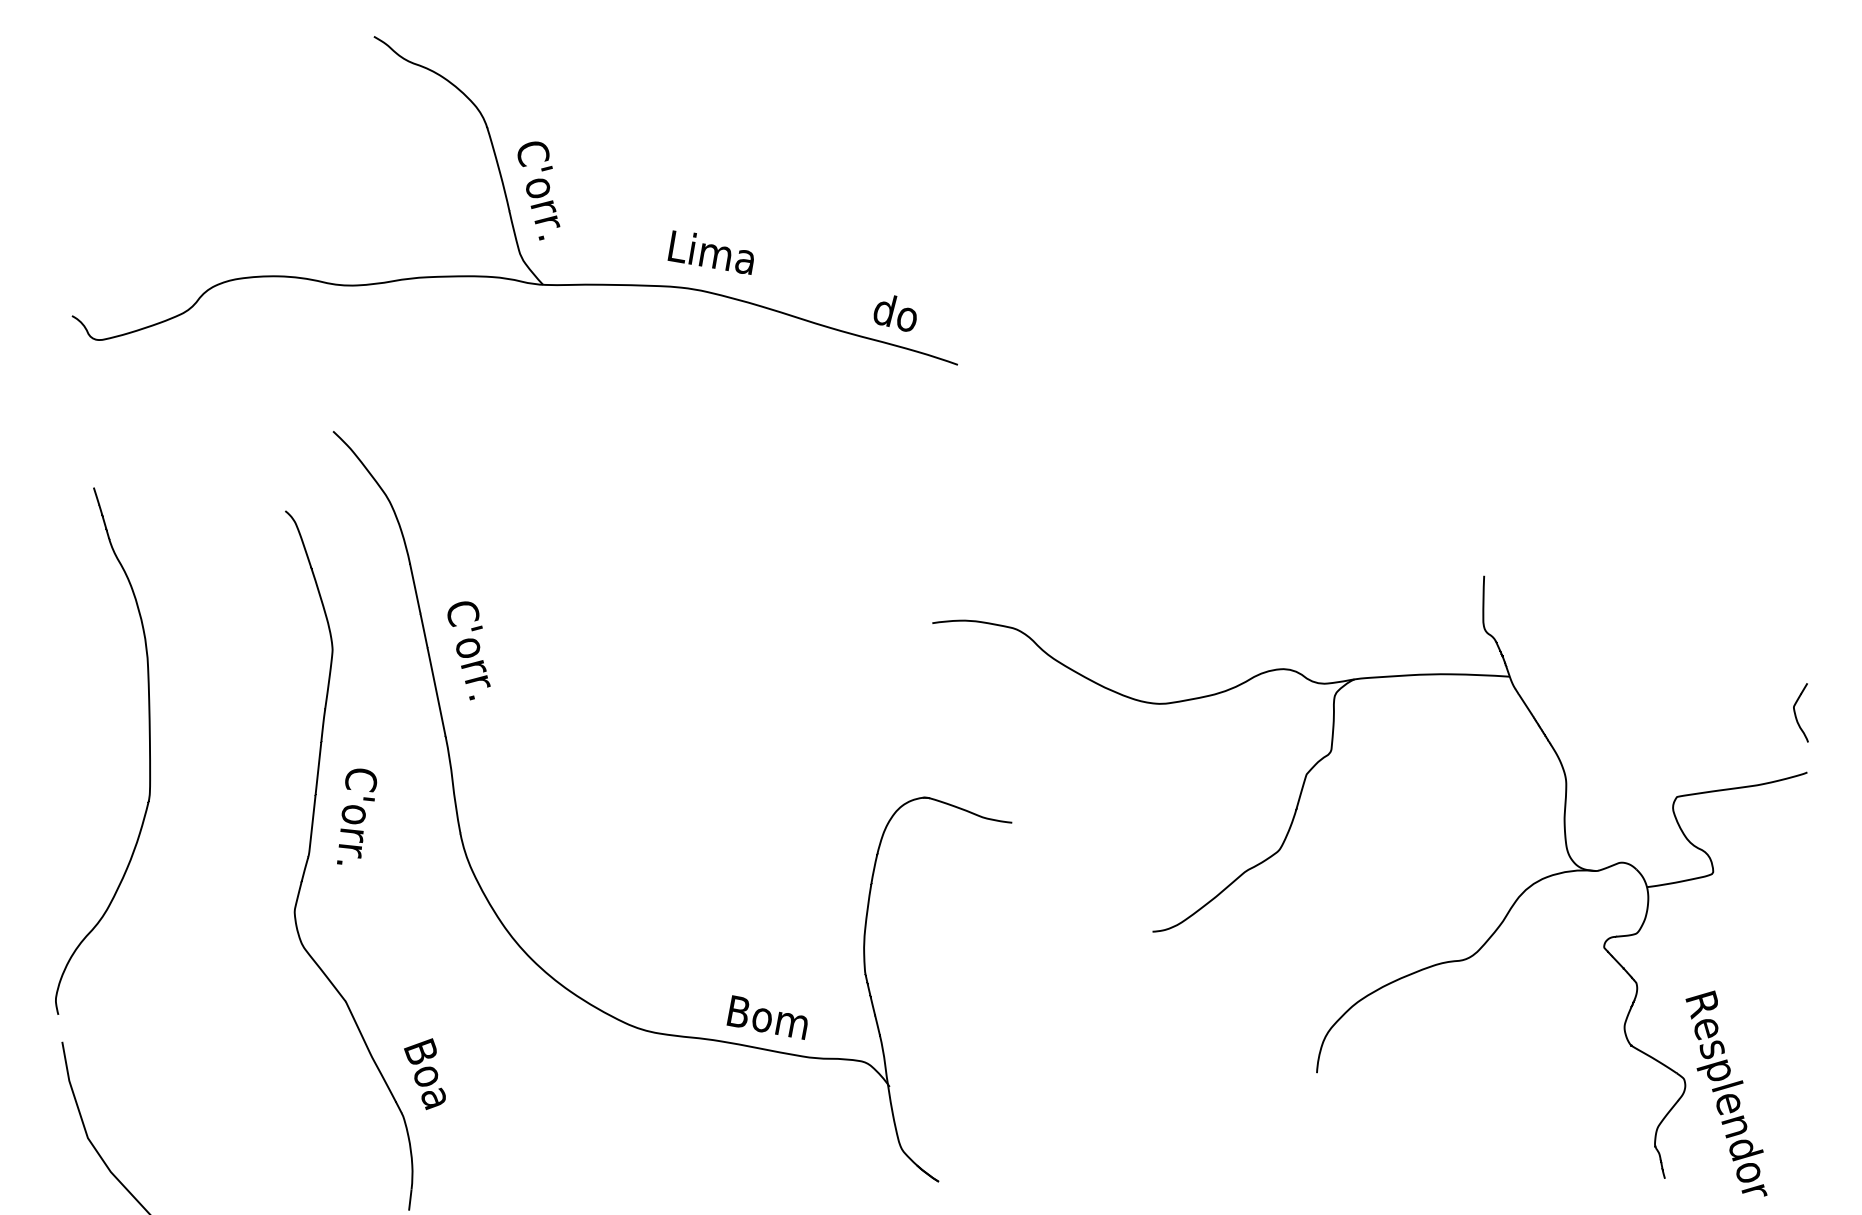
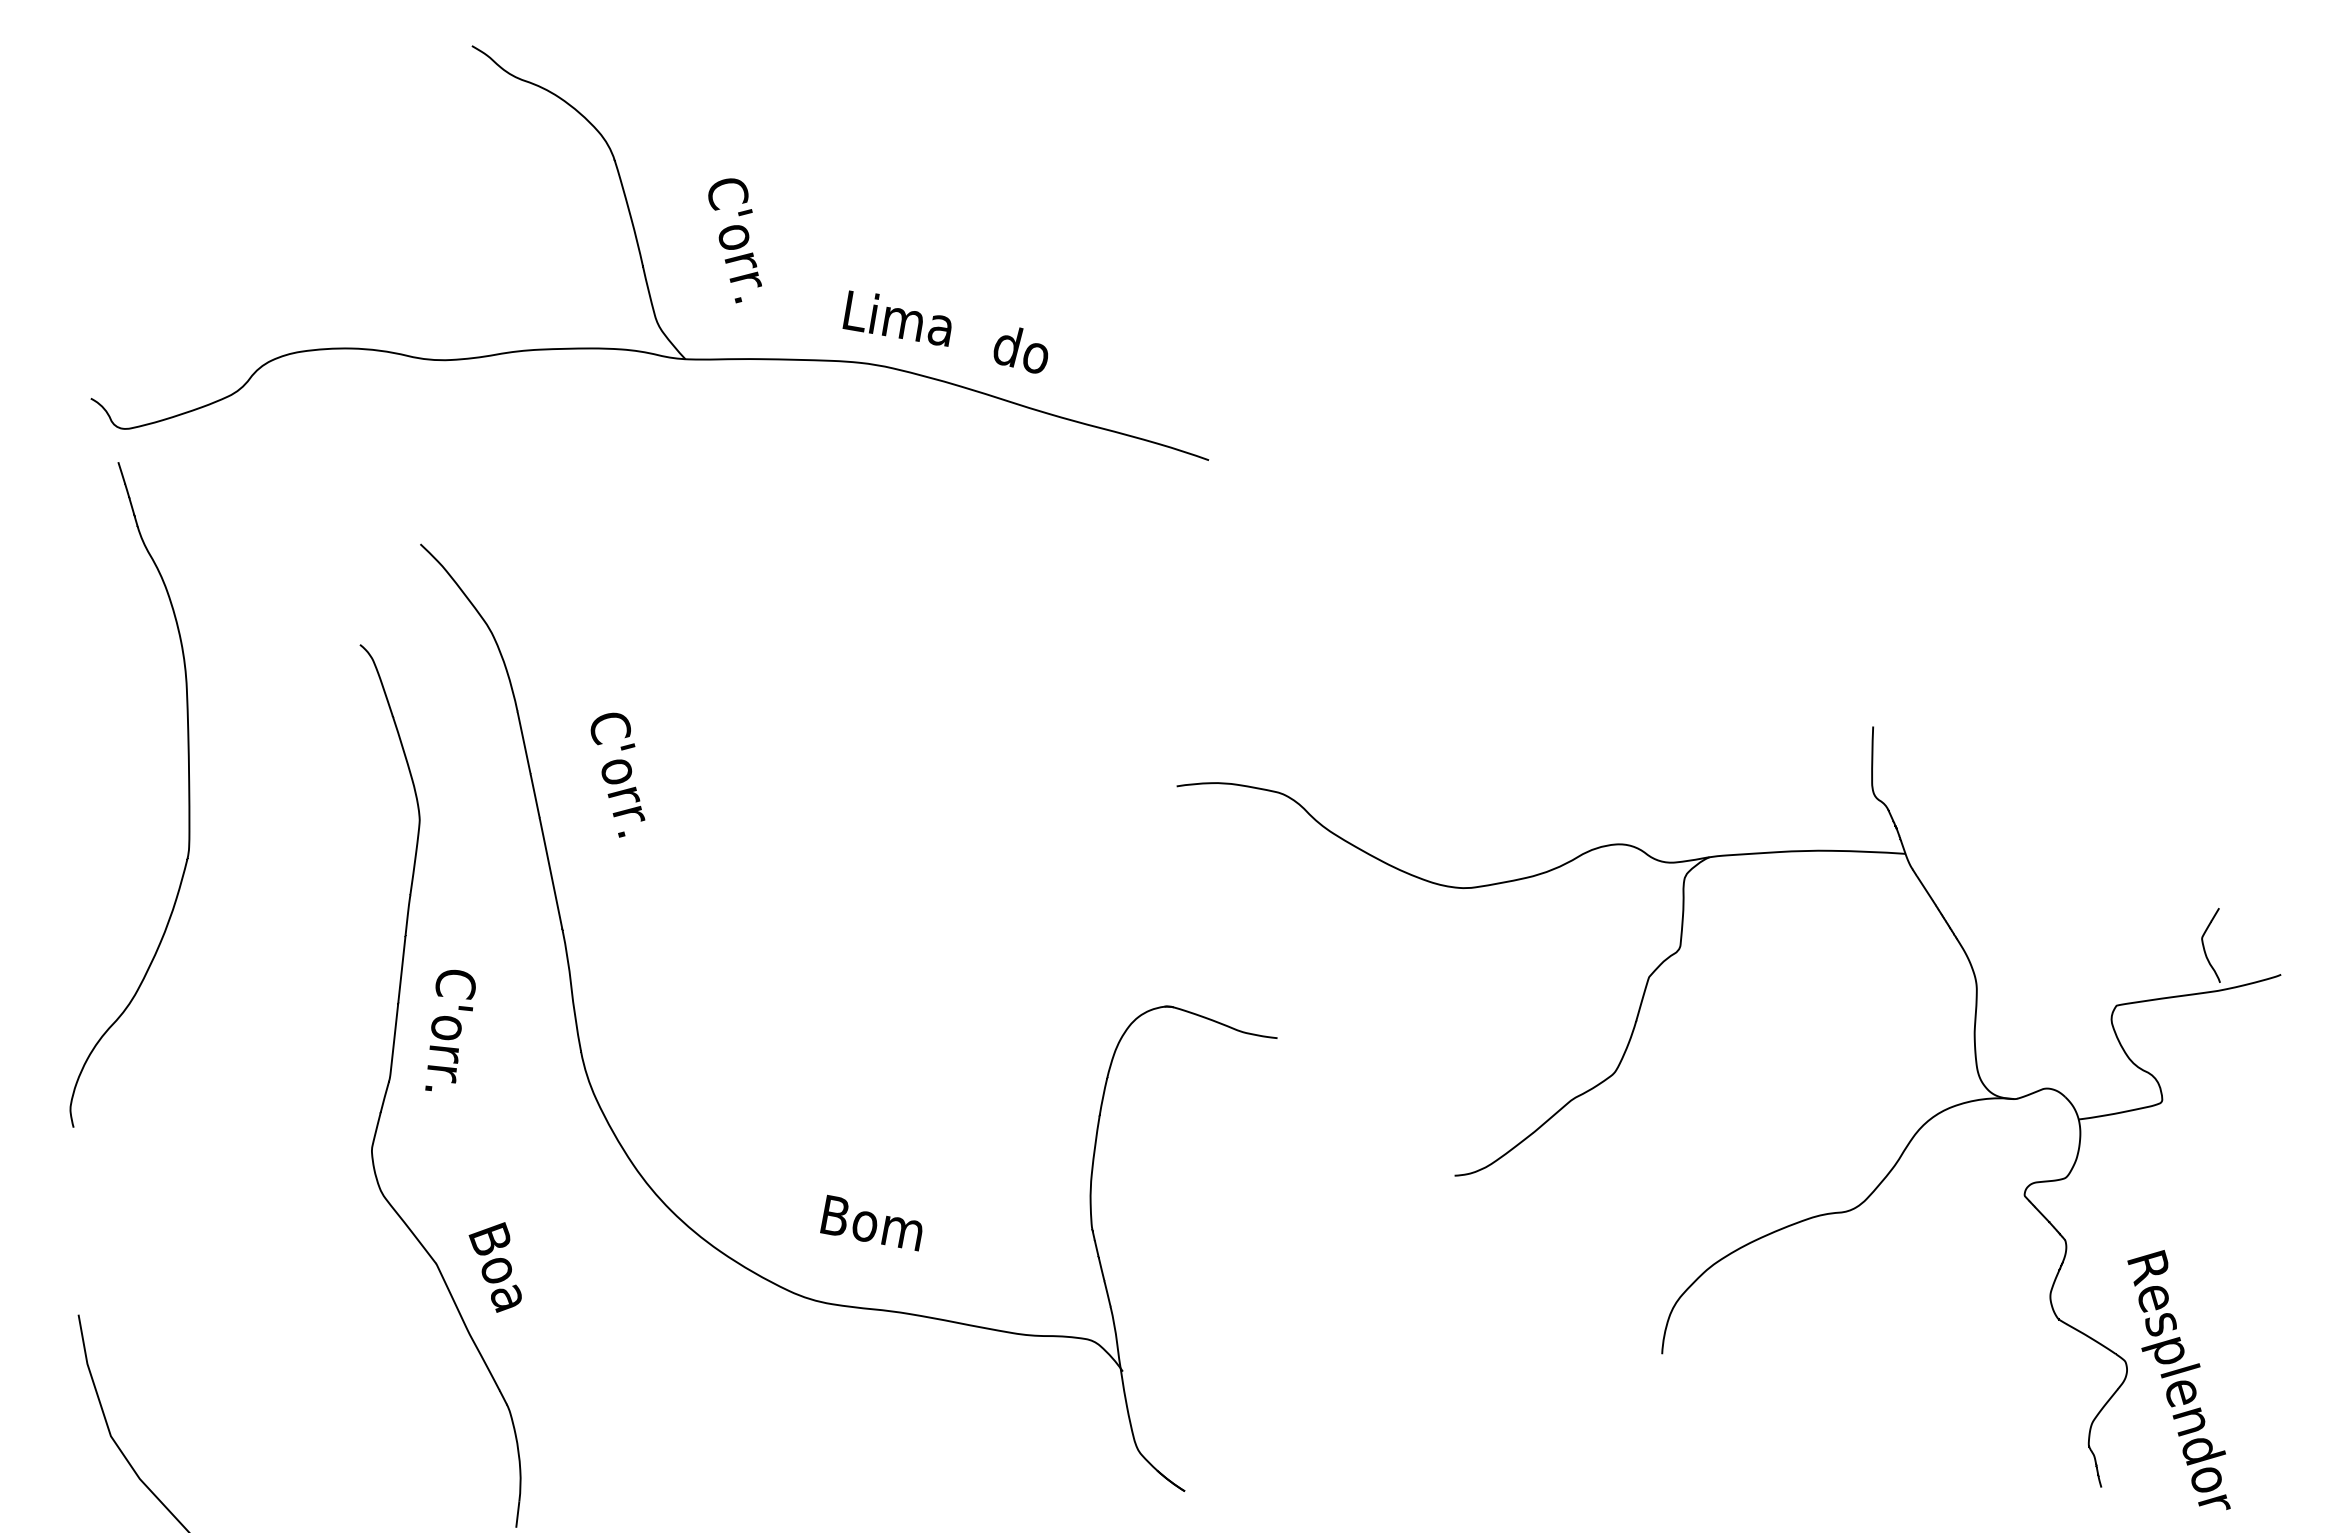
text: (538, 190) -> (734, 240), moved
text: (894, 313) -> (1020, 350), moved
text: (468, 650) -> (617, 774), moved
curve: (1795, 712) -> (2204, 945), moved
curve: (149, 750) -> (188, 794), moved
text: (767, 1017) -> (871, 1222), moved
text: (424, 1074) -> (494, 1267), moved

